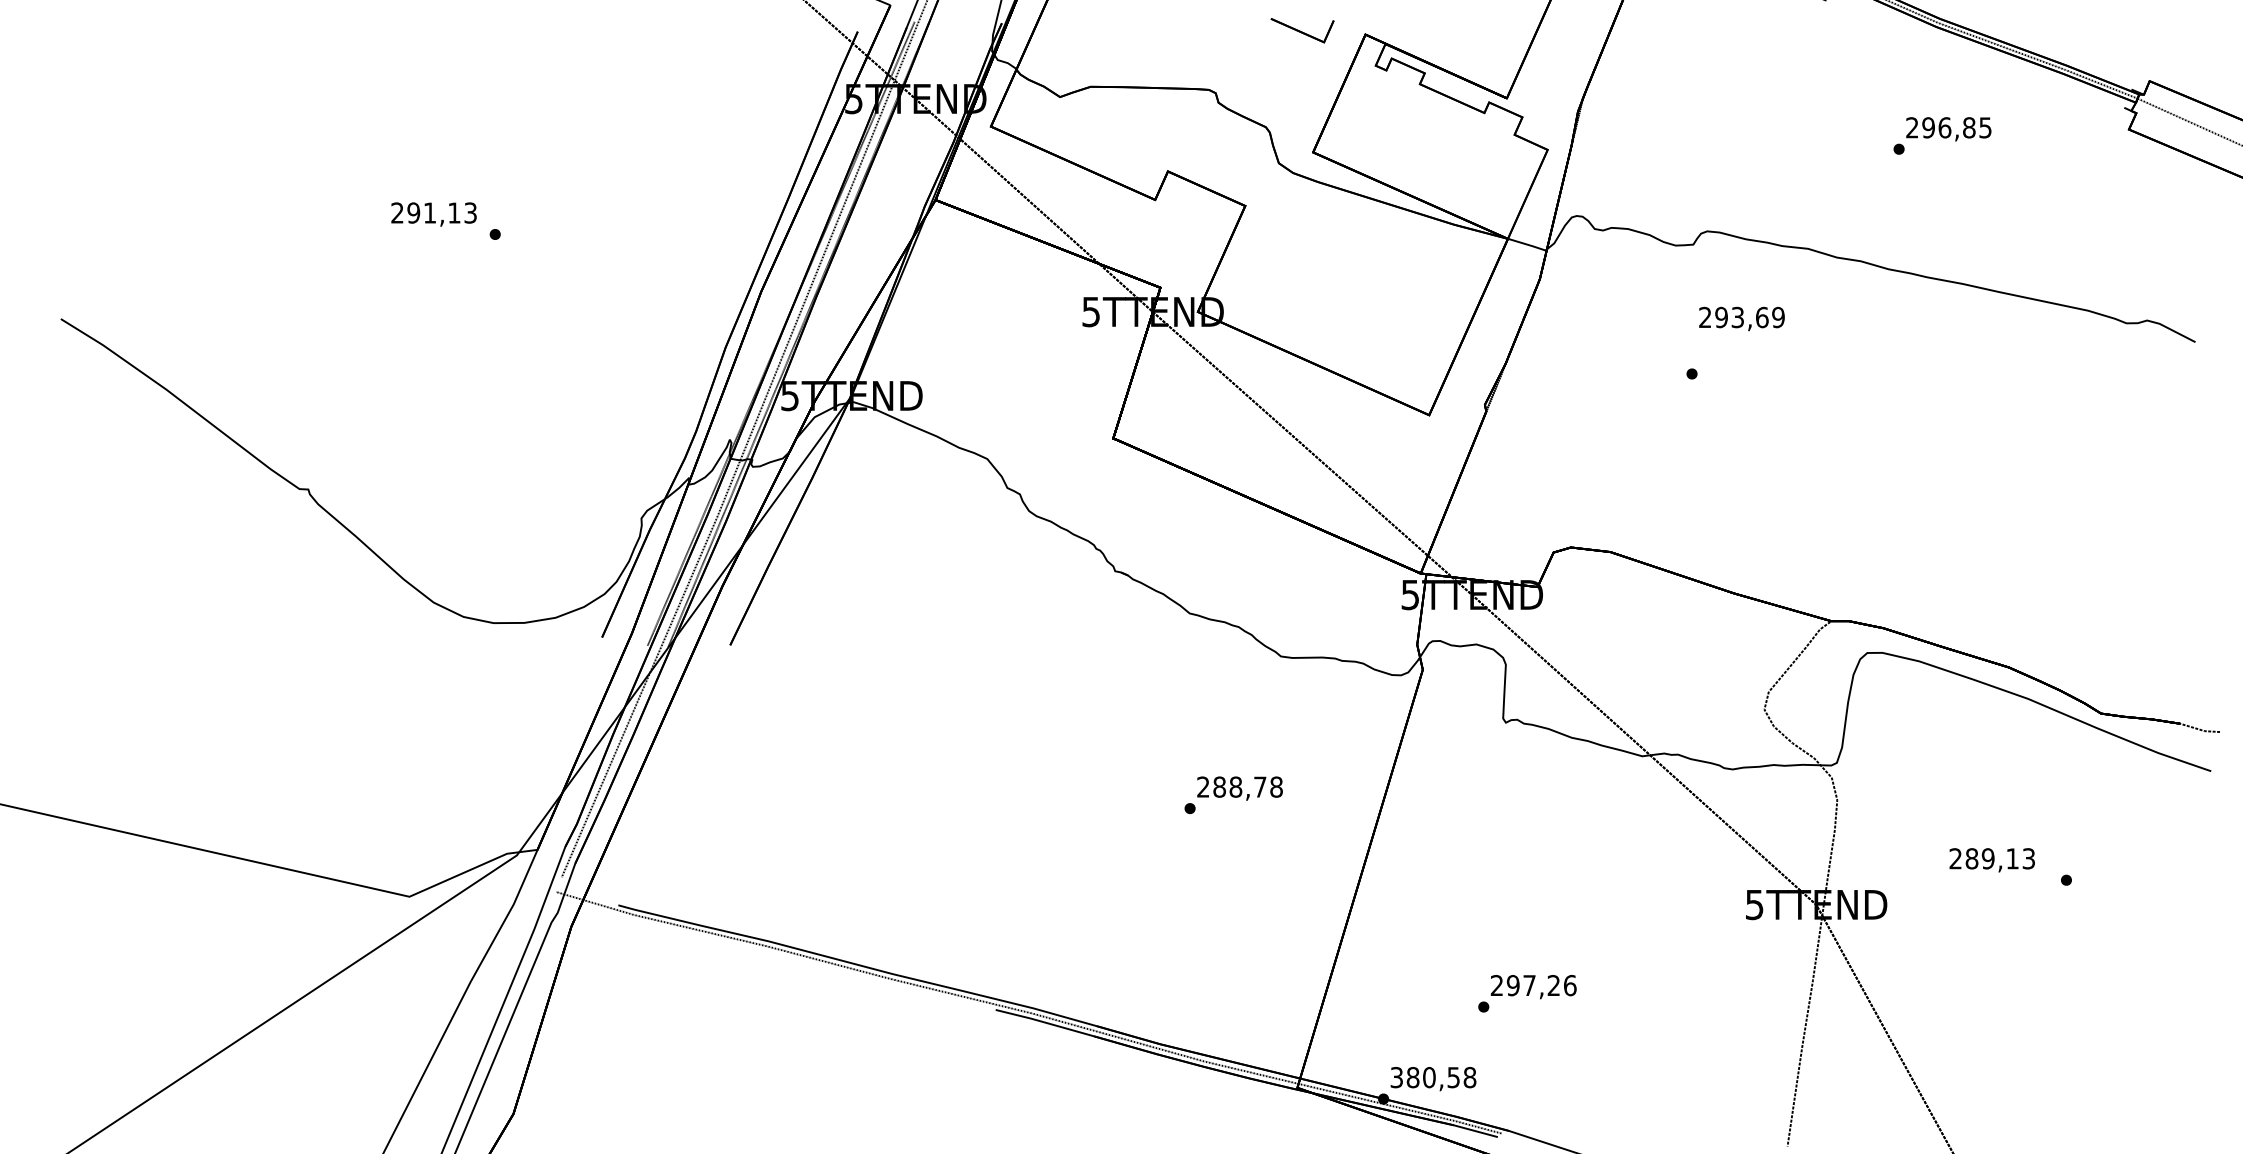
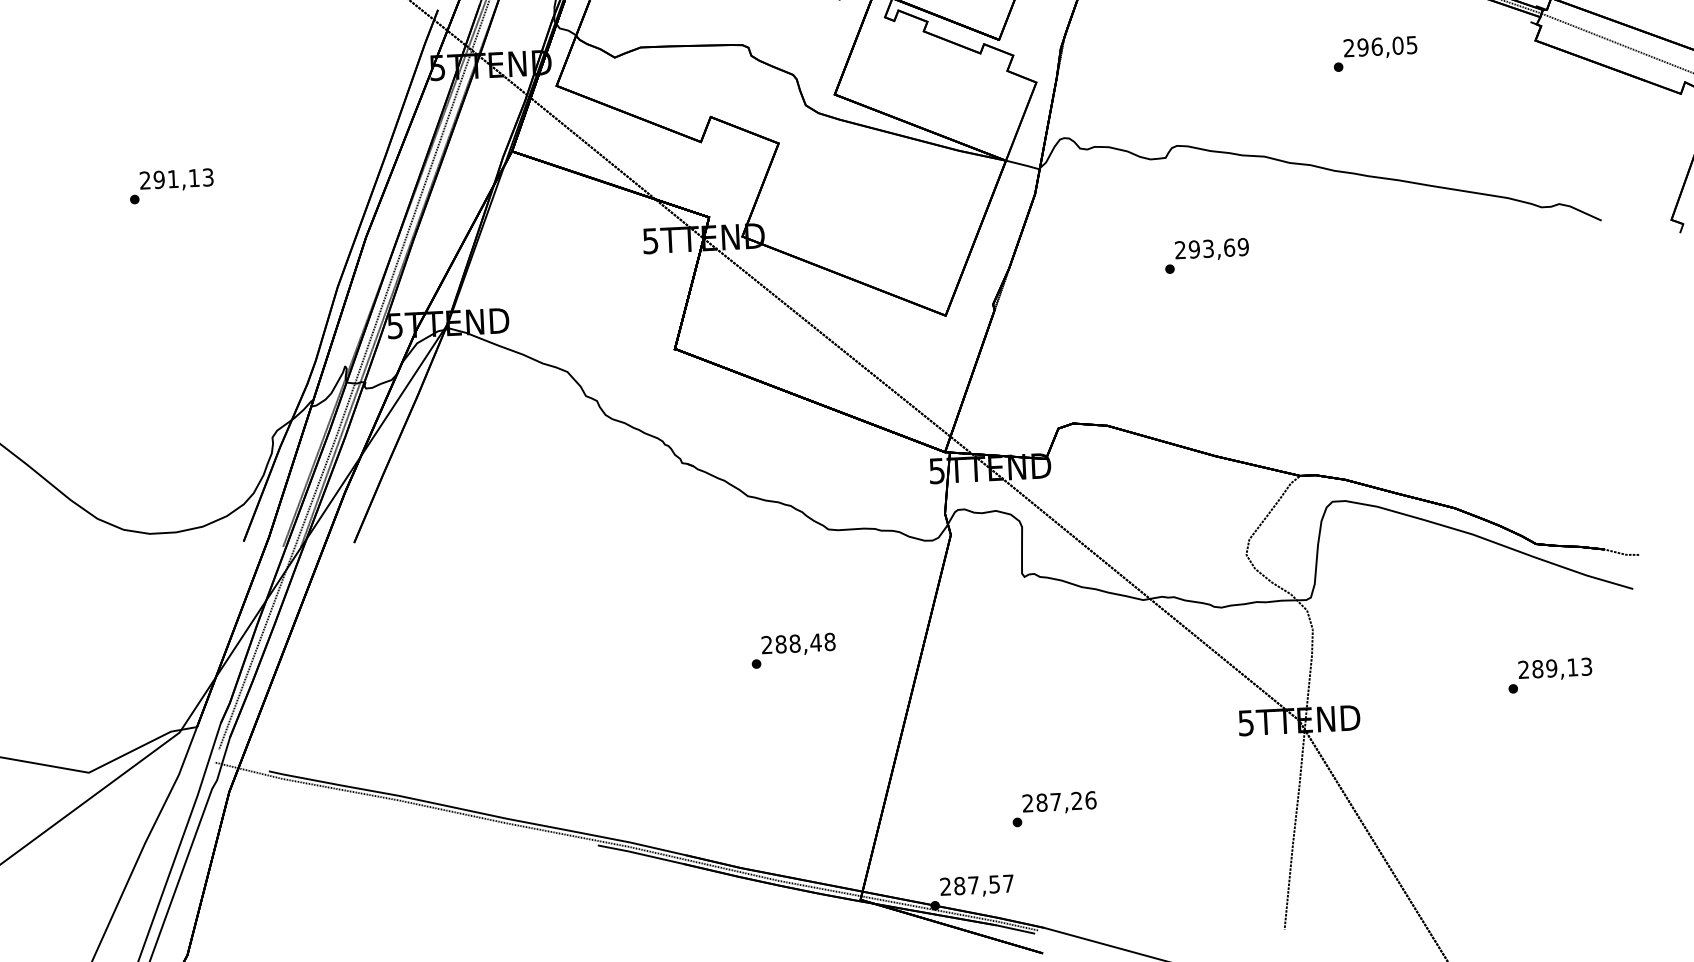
text: (1969, 127) -> (1398, 45), 296,85 -> 296,05
text: (433, 214) -> (176, 180), moved
text: (1741, 318) -> (1211, 249), moved
text: (1259, 786) -> (815, 642), 288,78 -> 288,48
text: (1991, 860) -> (1554, 669), moved
text: (1512, 985) -> (1041, 802), 297,26 -> 287,26
text: (1433, 1077) -> (977, 885), 380,58 -> 287,57

